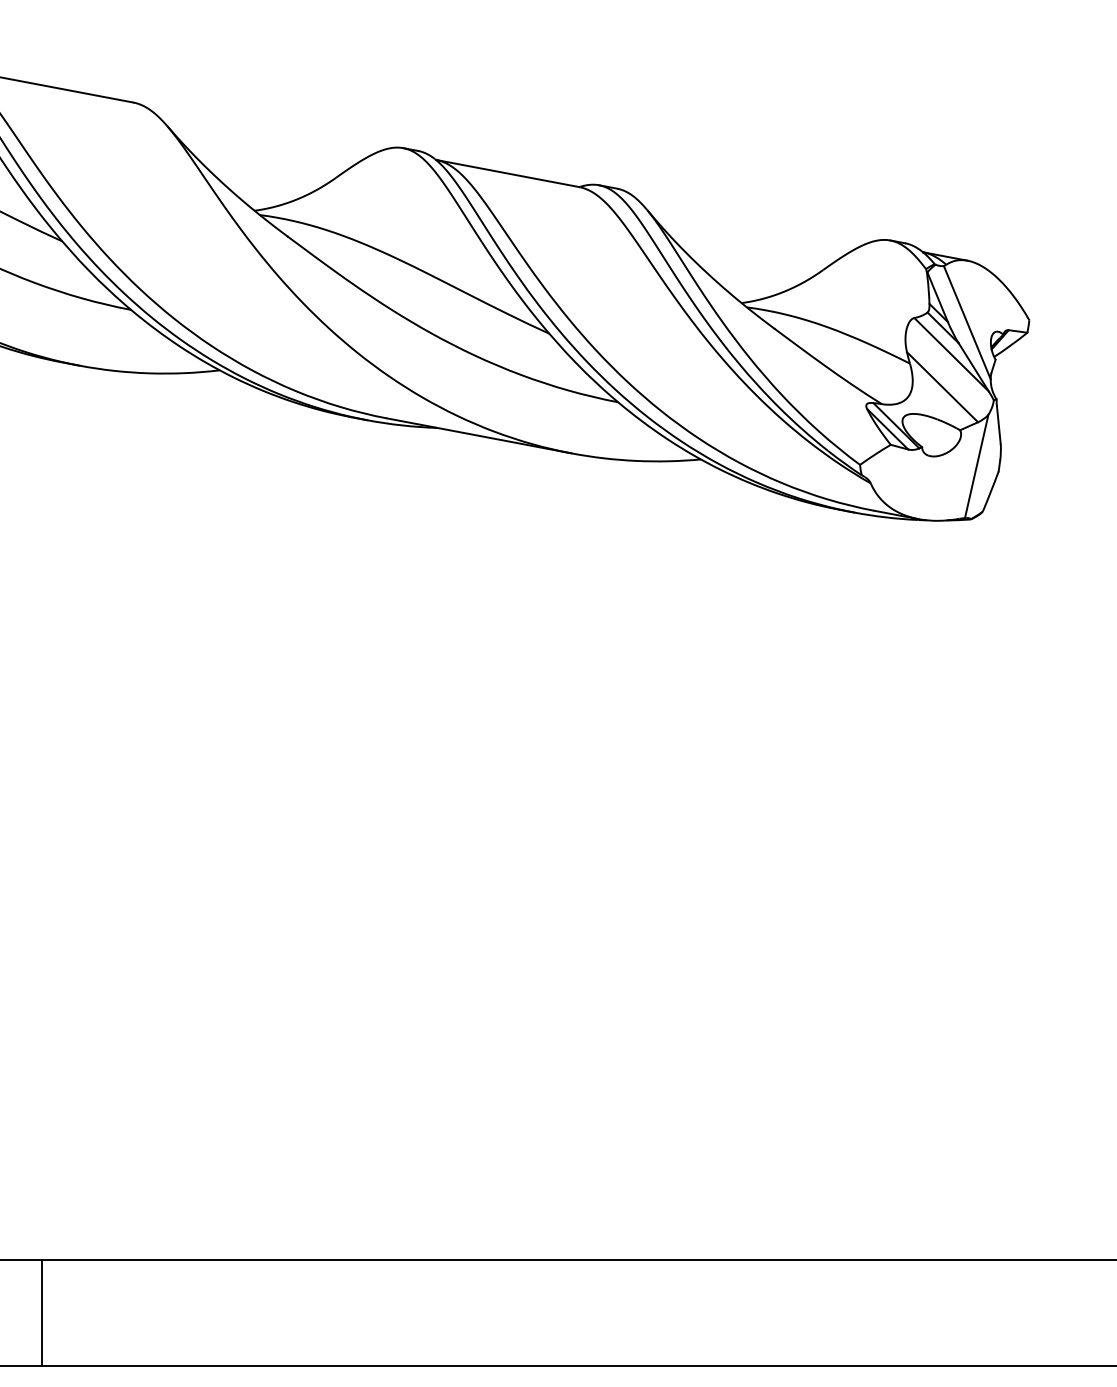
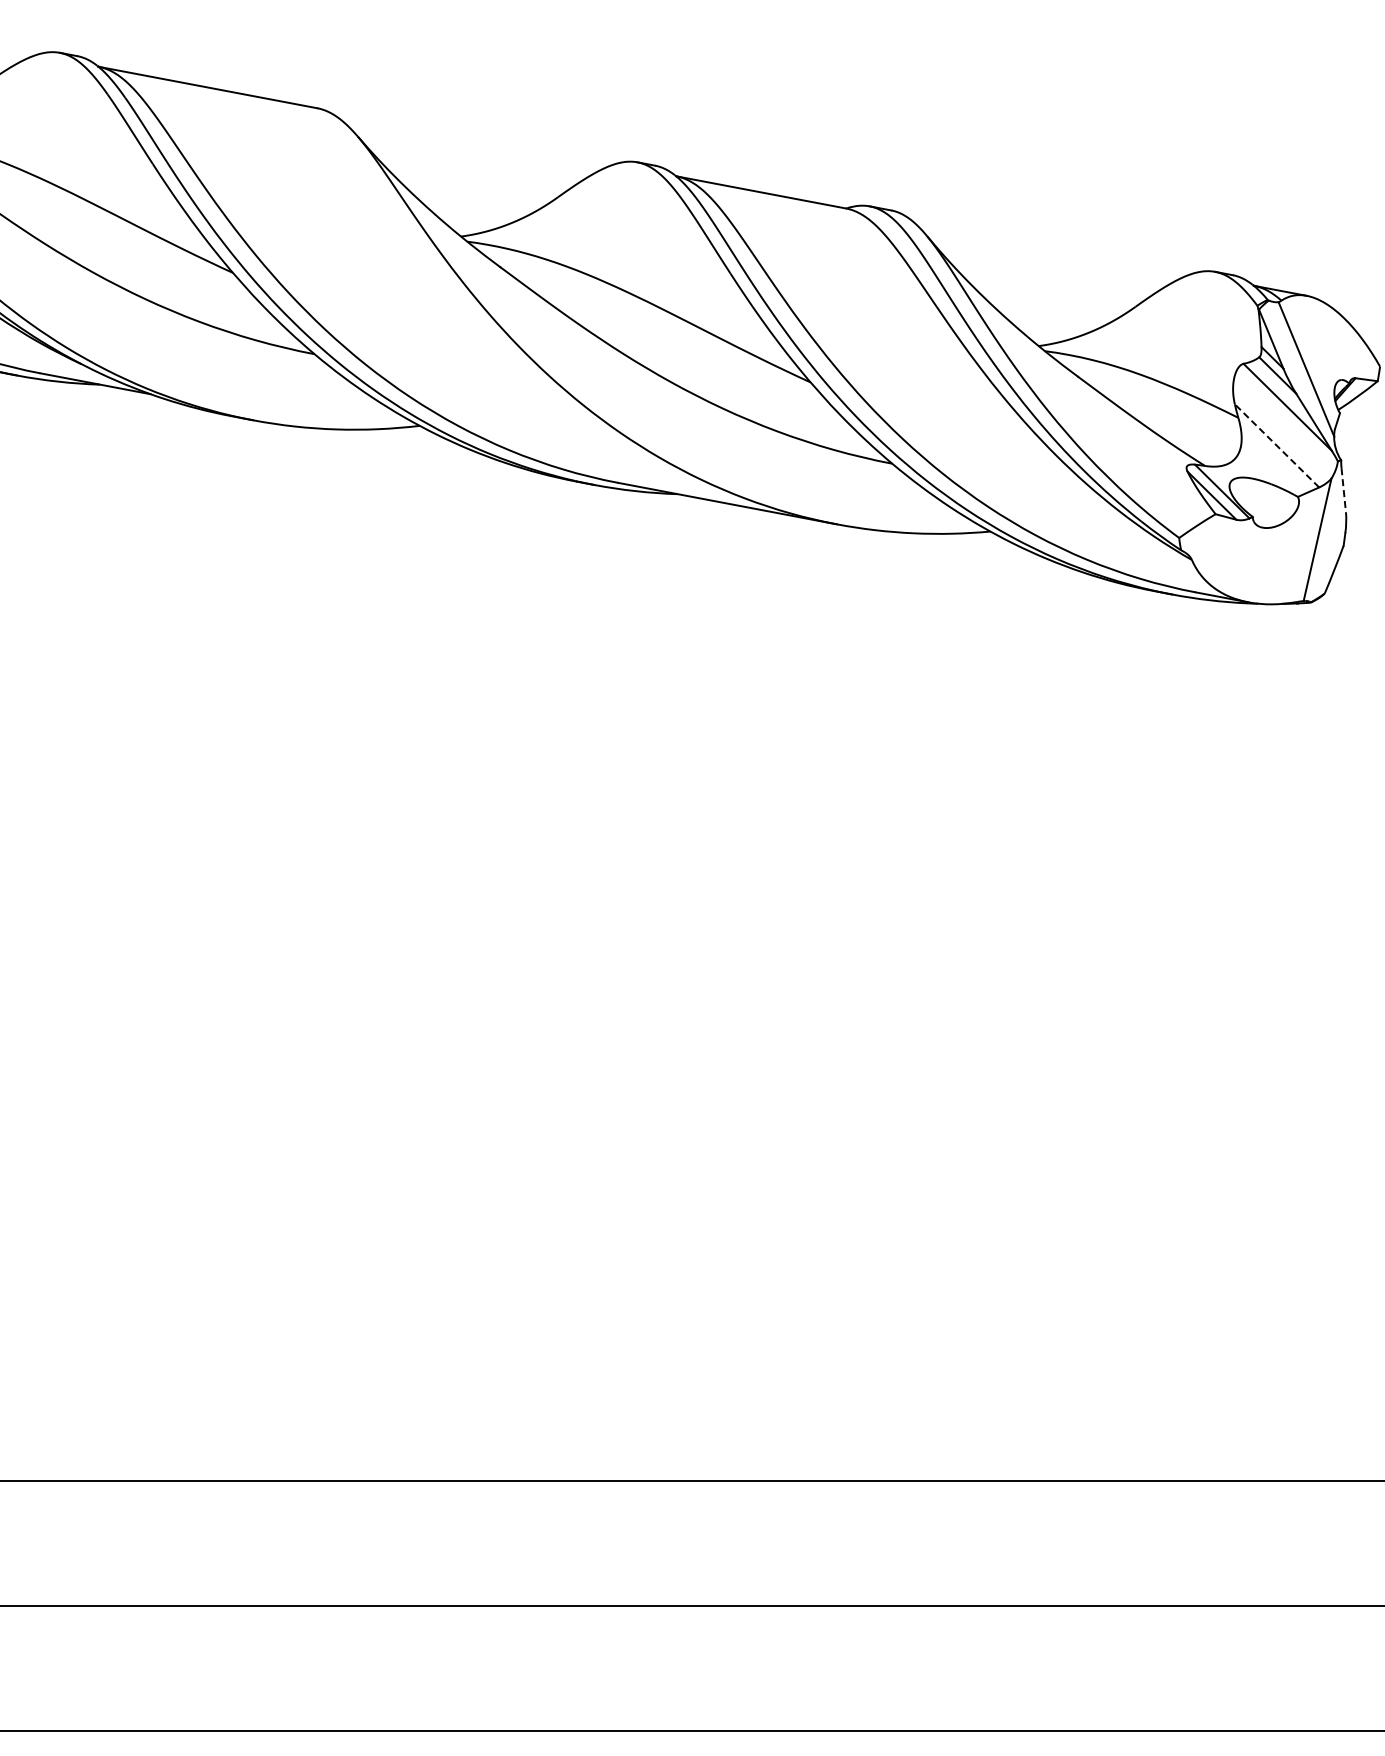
line: (942, 386) -> (1276, 445), solid -> dashed
line: (998, 424) -> (1343, 490), solid -> dashed
line: (42, 1312) -> (209, 1543), removed

